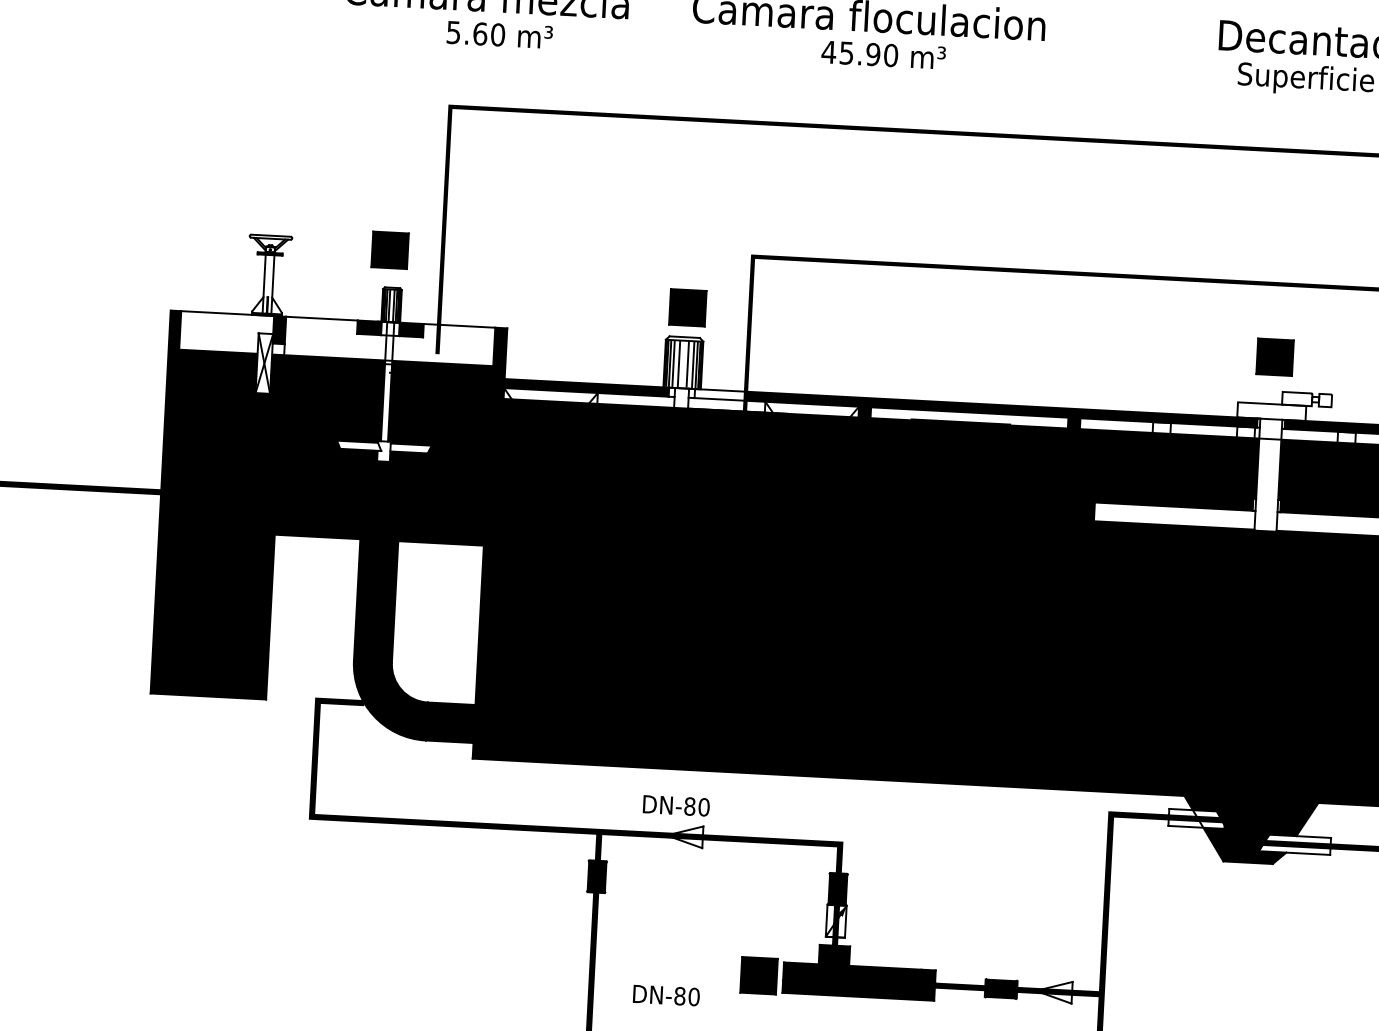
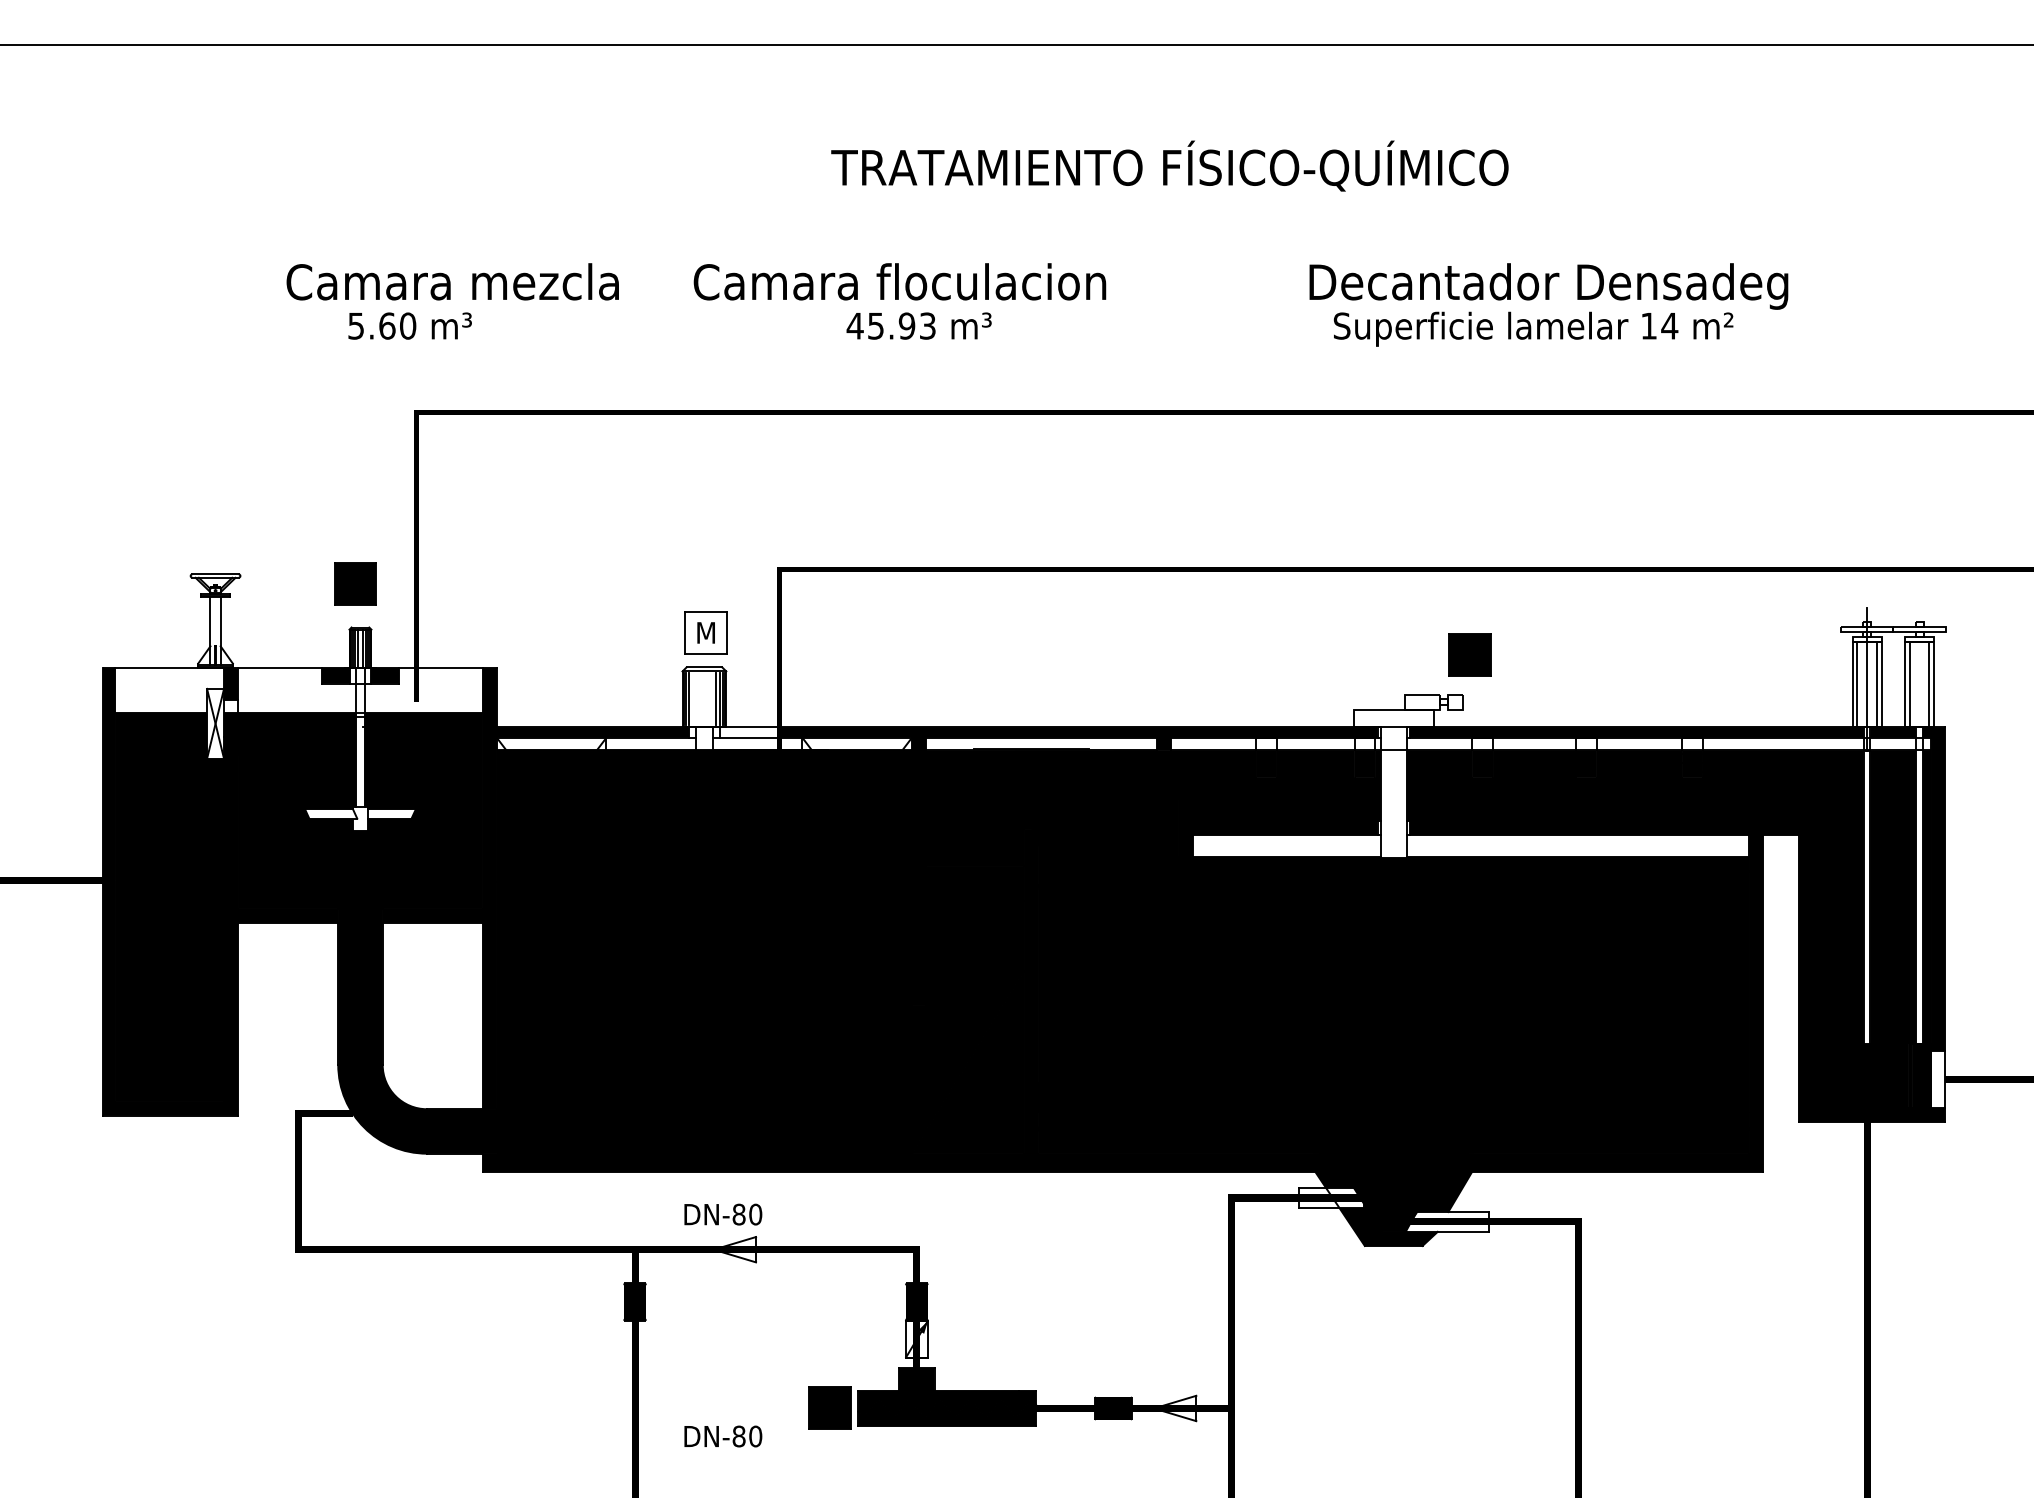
text: (499, 34) -> (409, 325), moved
text: (890, 54) -> (927, 325), 45.90 -> 45.93
fill: (688, 307) -> (706, 632), removed
part: (1274, 357) -> (1469, 654), moved
line: (673, 364) -> (692, 699), removed
line: (679, 364) -> (699, 699), removed
line: (687, 364) -> (709, 699), removed

